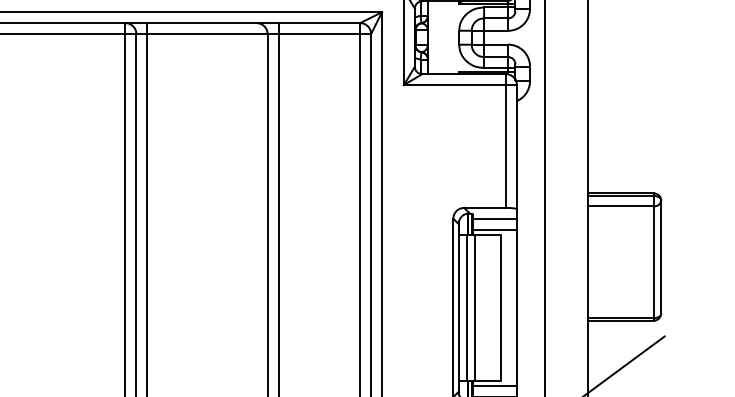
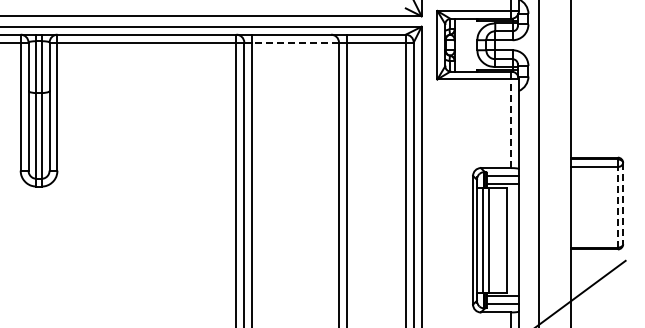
line: (207, 33) -> (295, 42), solid -> dashed
line: (506, 146) -> (511, 123), solid -> dashed
line: (661, 256) -> (623, 203), solid -> dashed
line: (653, 261) -> (617, 206), solid -> dashed

